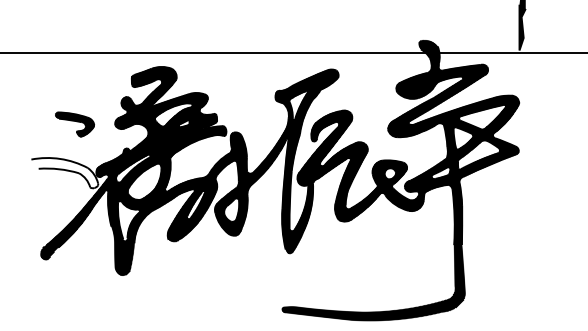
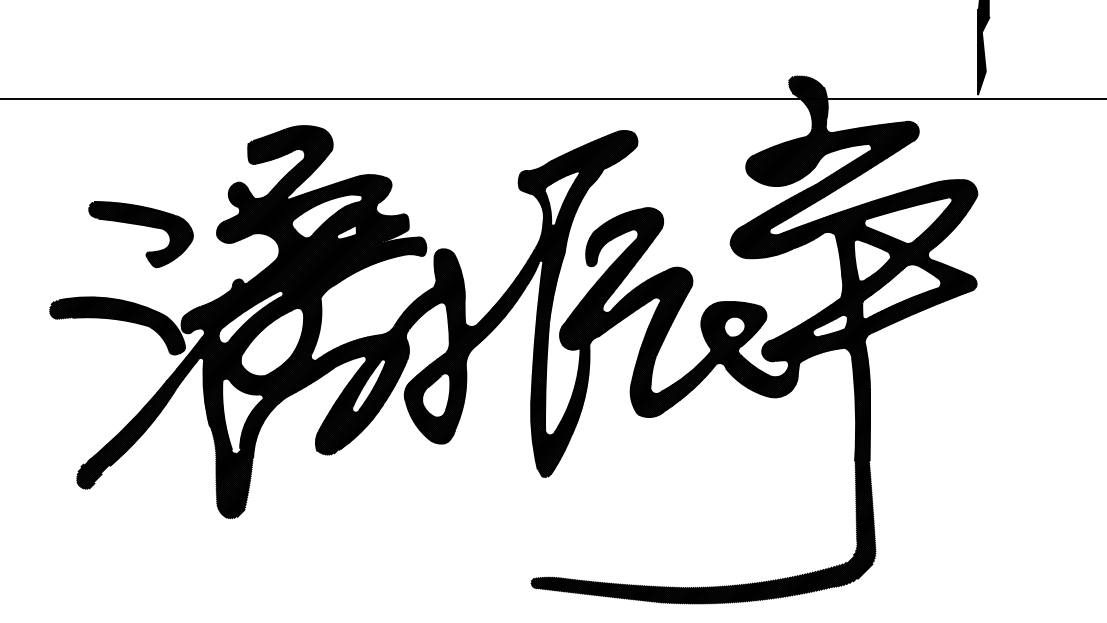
part: (74, 124) -> (140, 234), size x1.43
hatch: (62, 173) -> (117, 326), added

